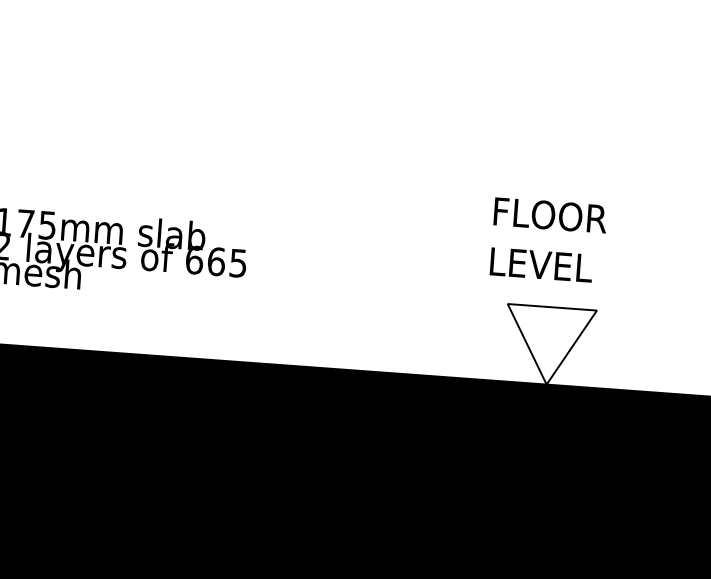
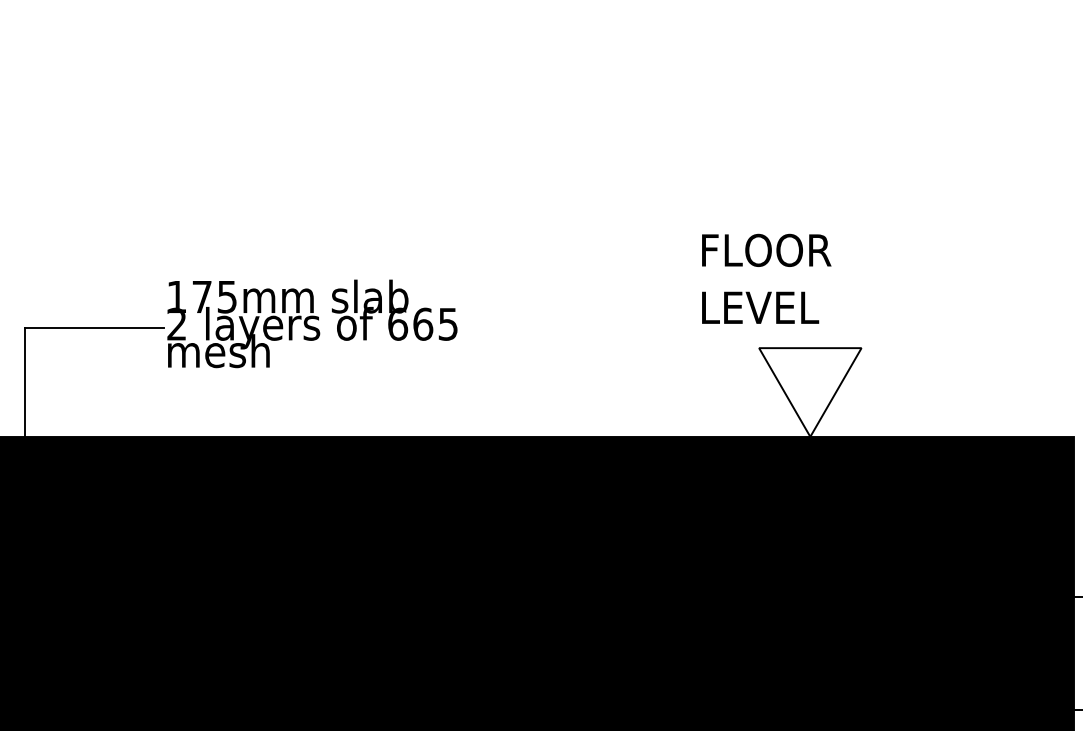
text: (548, 239) -> (766, 278), moved

